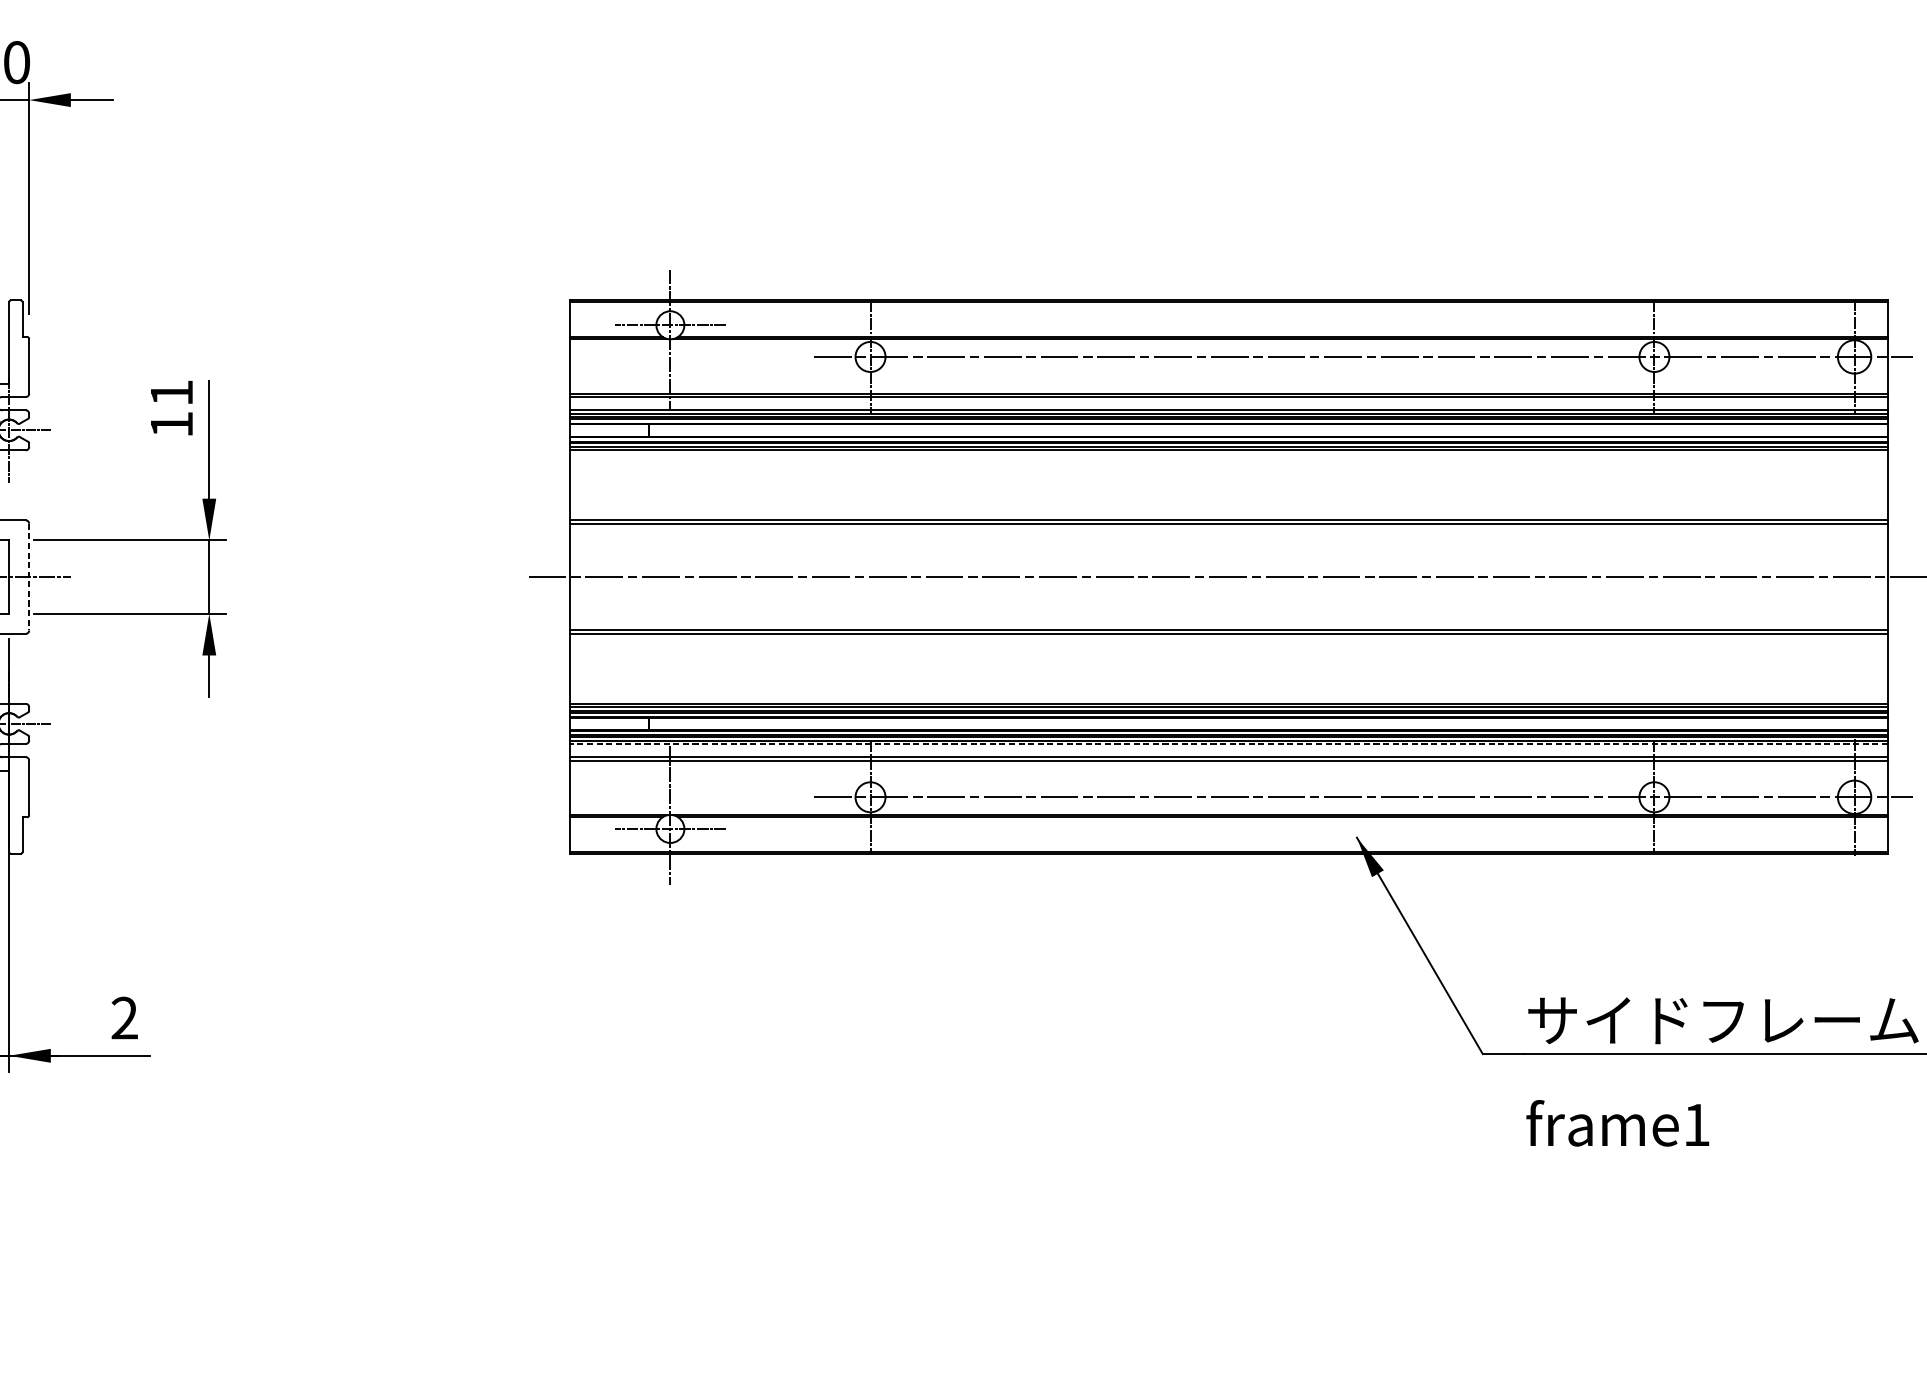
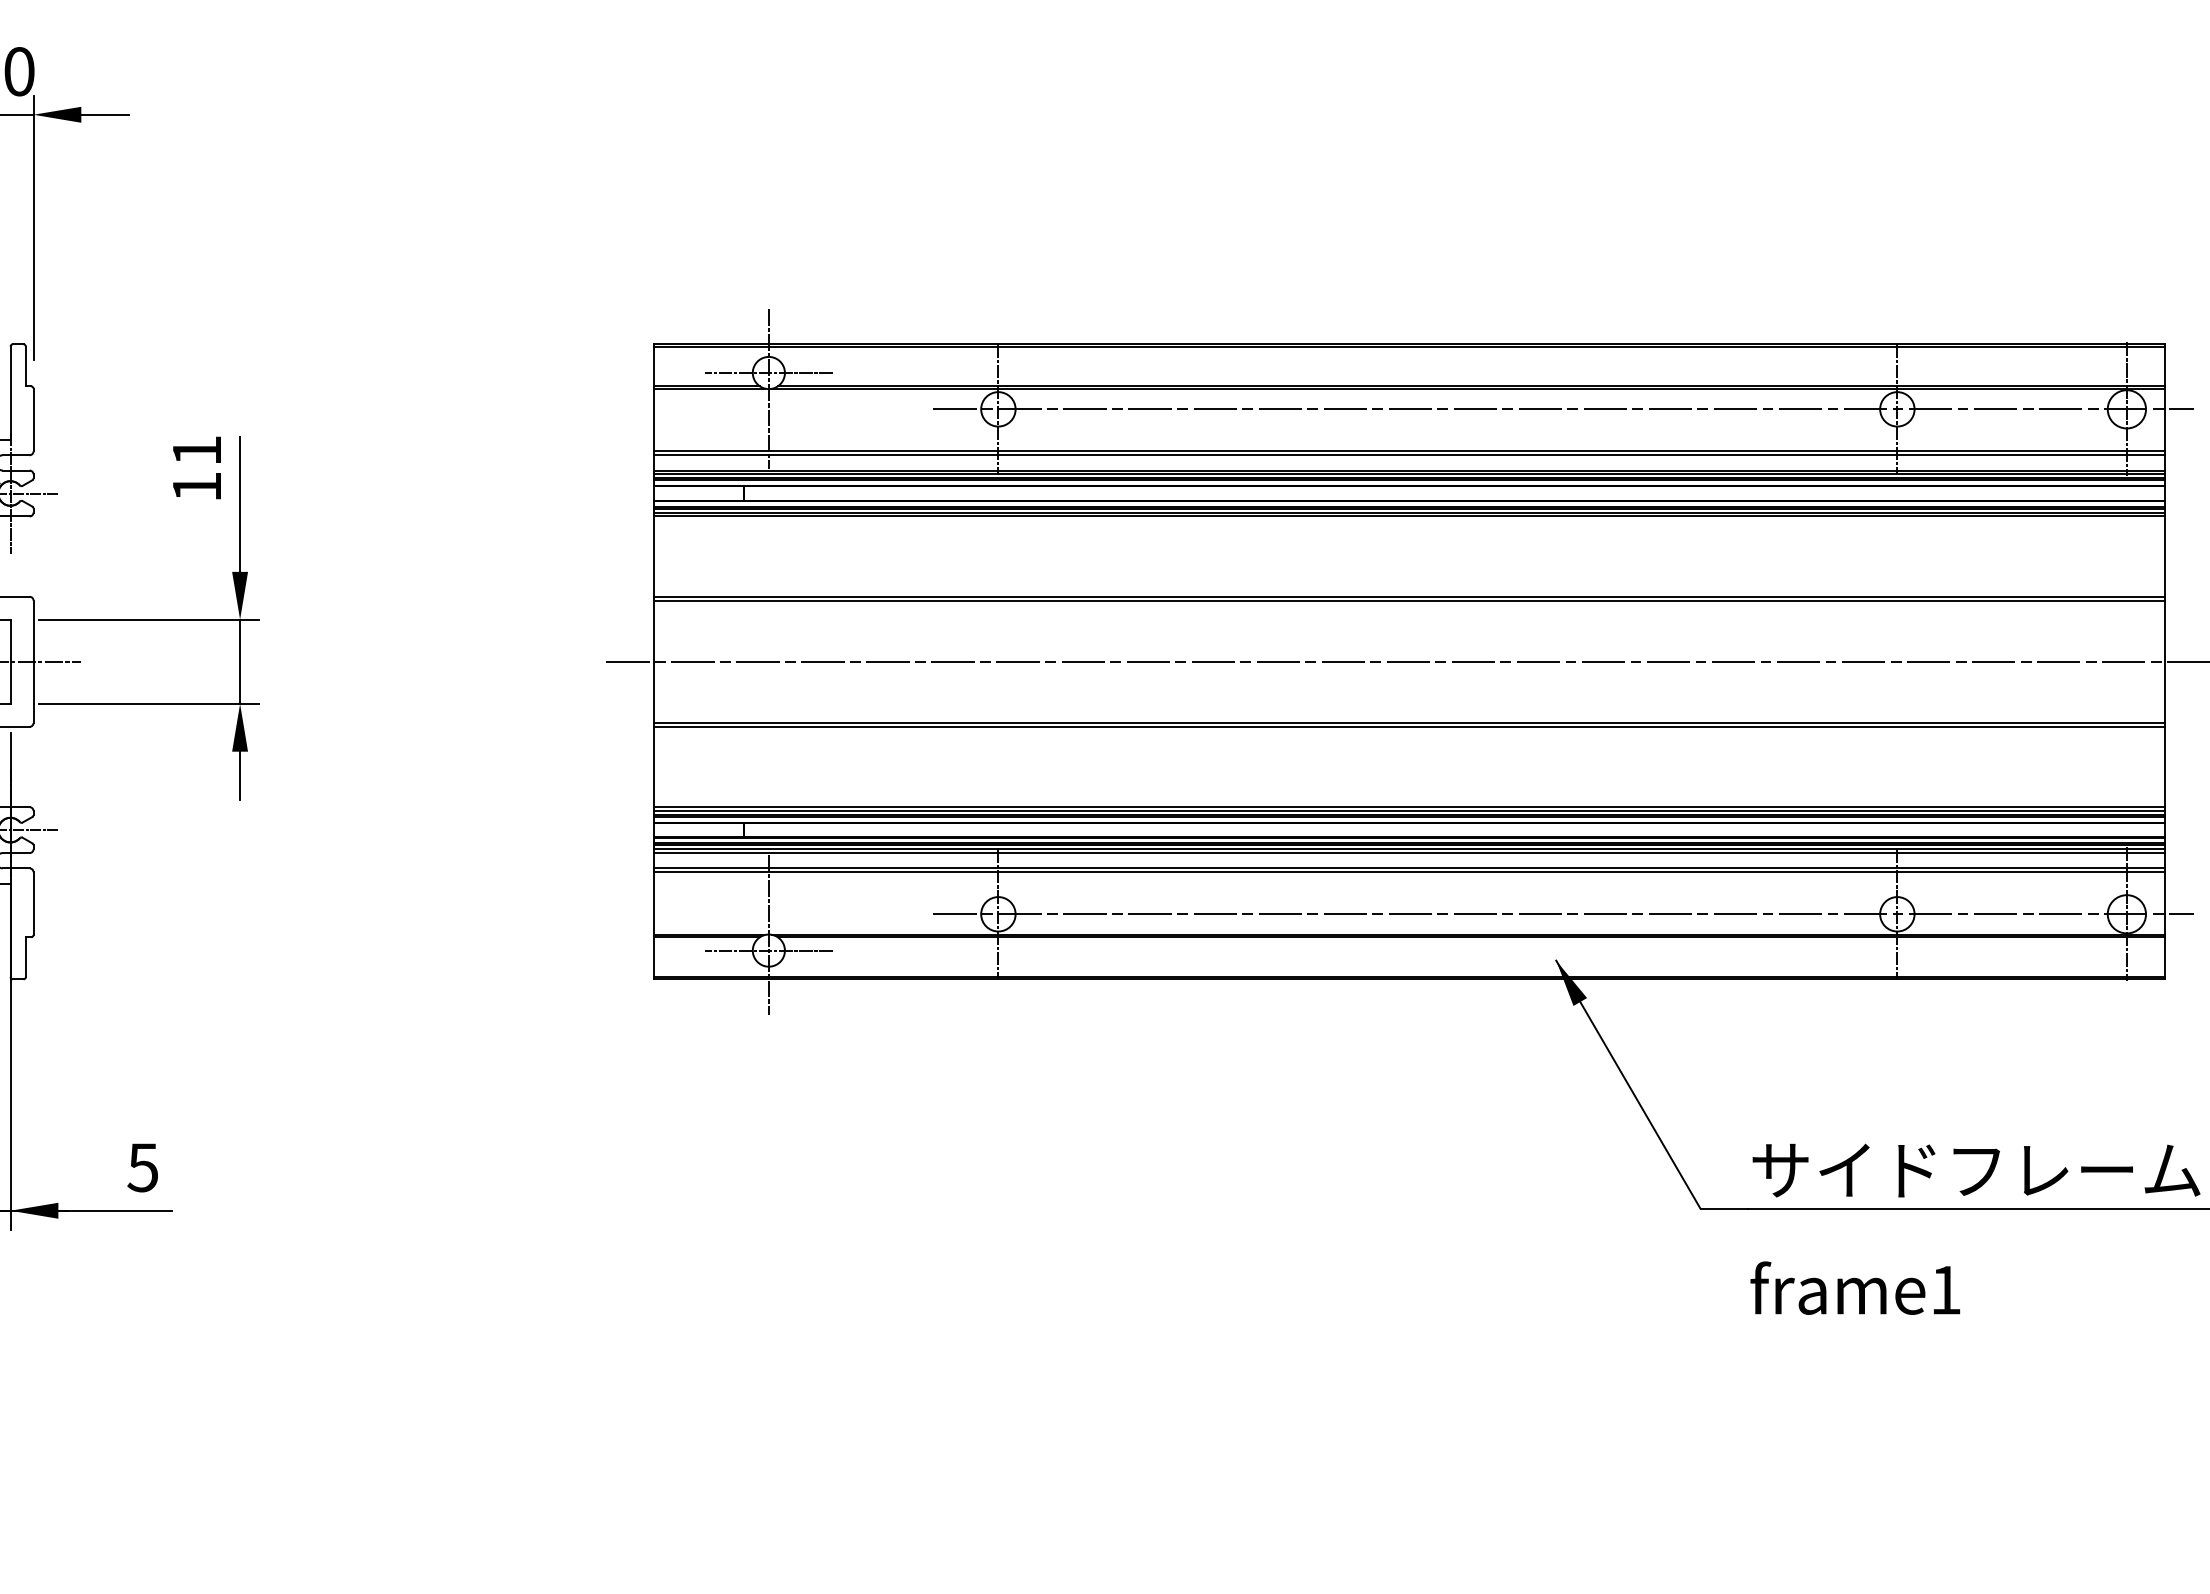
line: (29, 577) -> (33, 662), dashed -> solid
line: (1229, 744) -> (1409, 853), dashed -> solid
text: (124, 1018) -> (142, 1167), 2 -> 5

